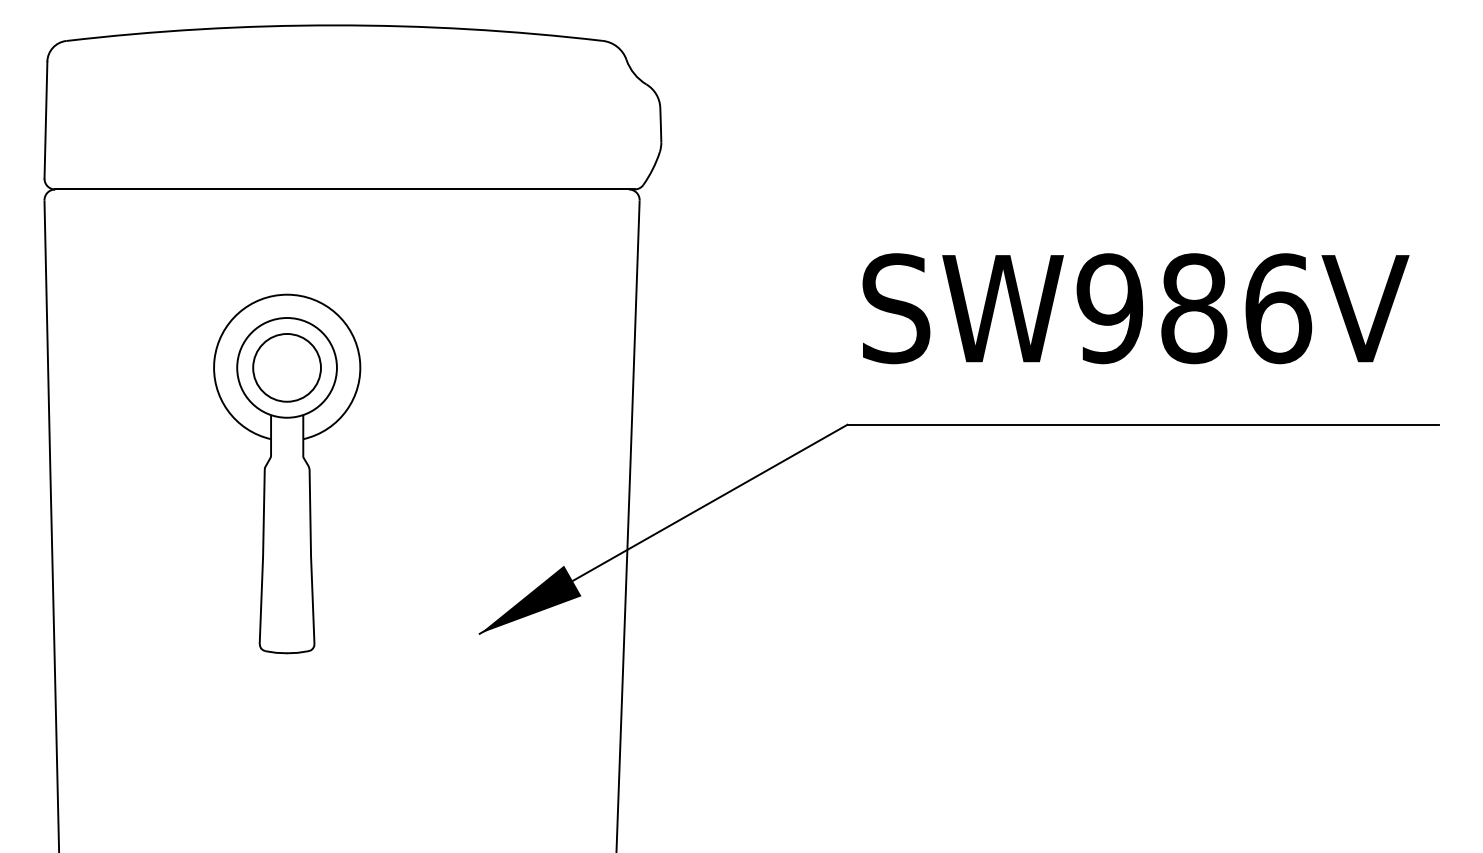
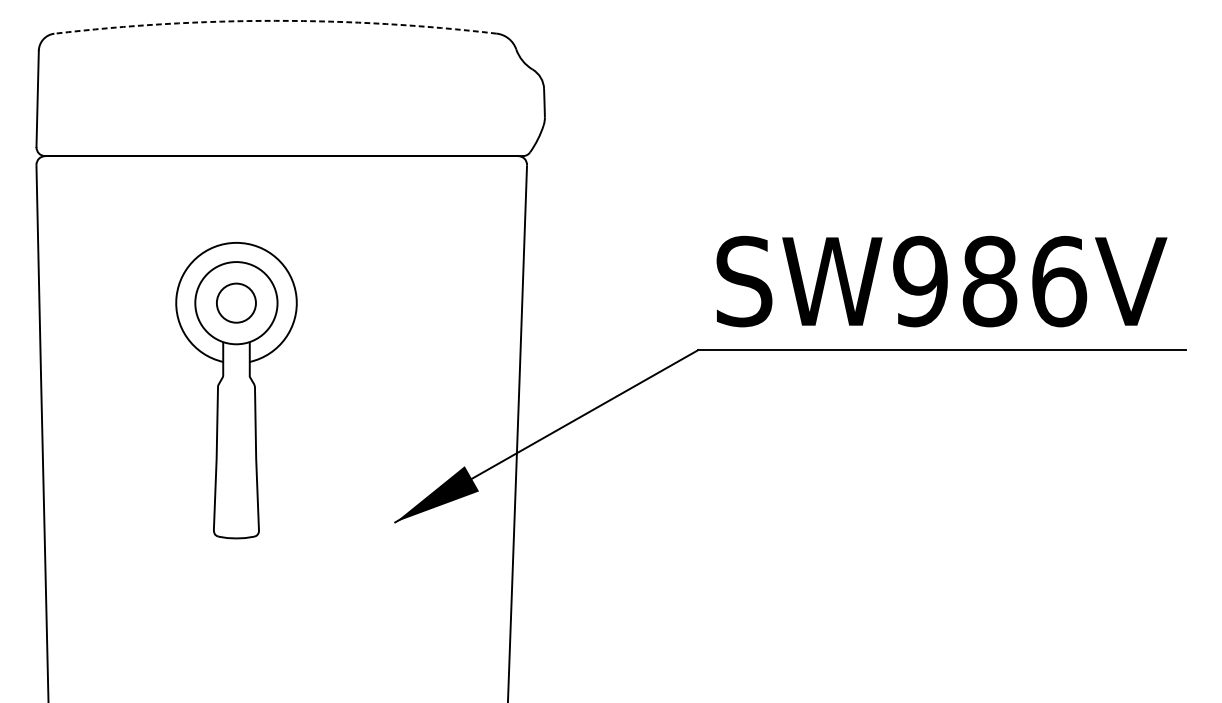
arc: (334, 25) -> (275, 20), solid -> dashed
text: (1135, 308) -> (941, 281), moved
circle: (286, 367) -> (235, 302), size x0.7

